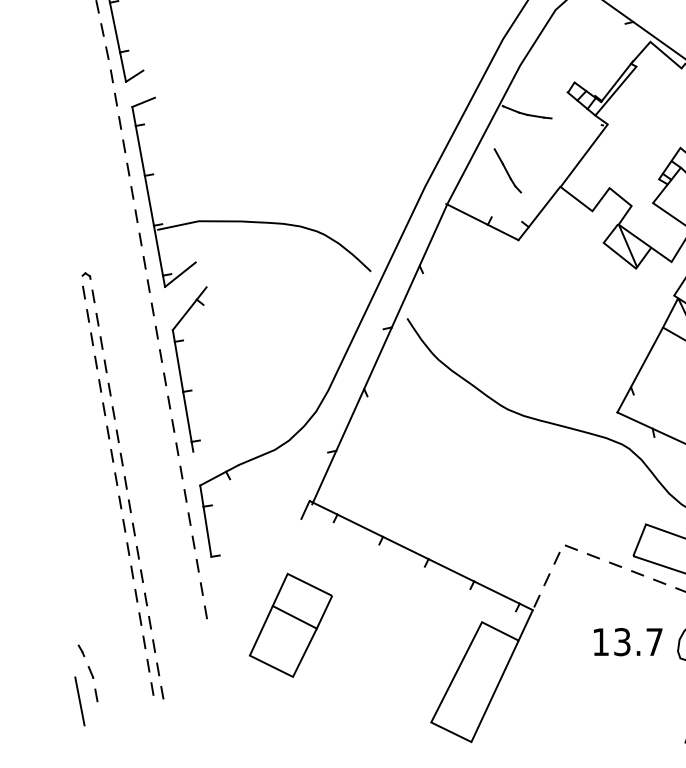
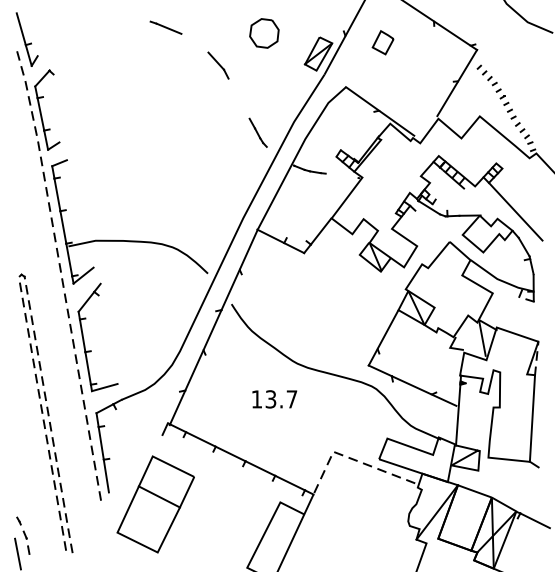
part: (506, 170) -> (257, 132), moved
line: (212, 446) -> (104, 387), added
line: (213, 580) -> (105, 475), added
part: (290, 625) -> (155, 504), size x1.43
text: (627, 642) -> (274, 399), moved

